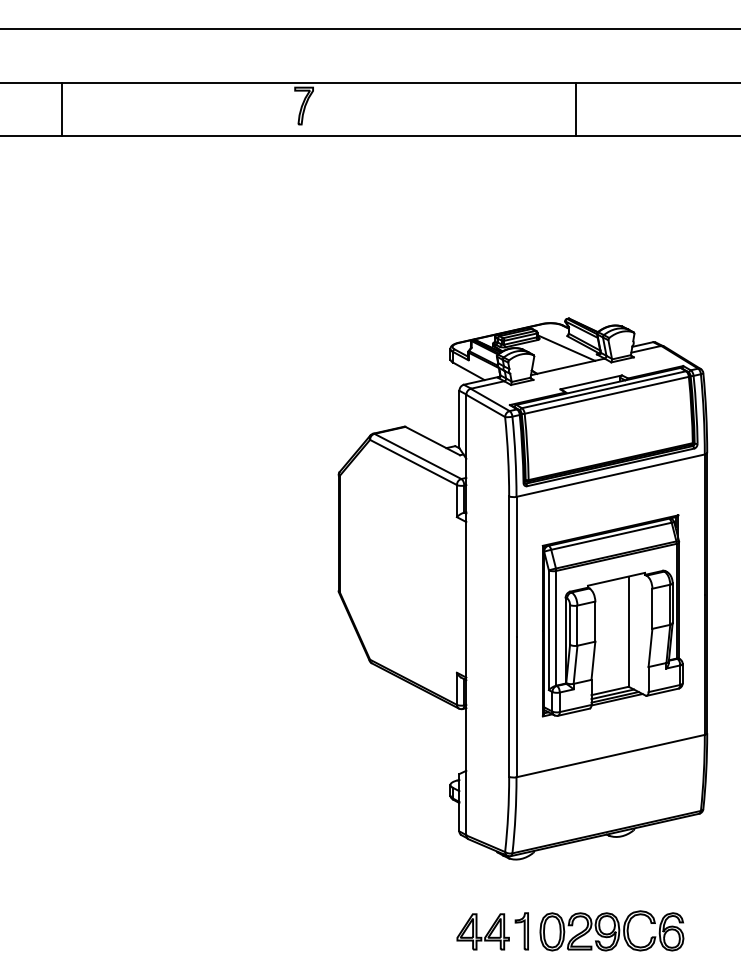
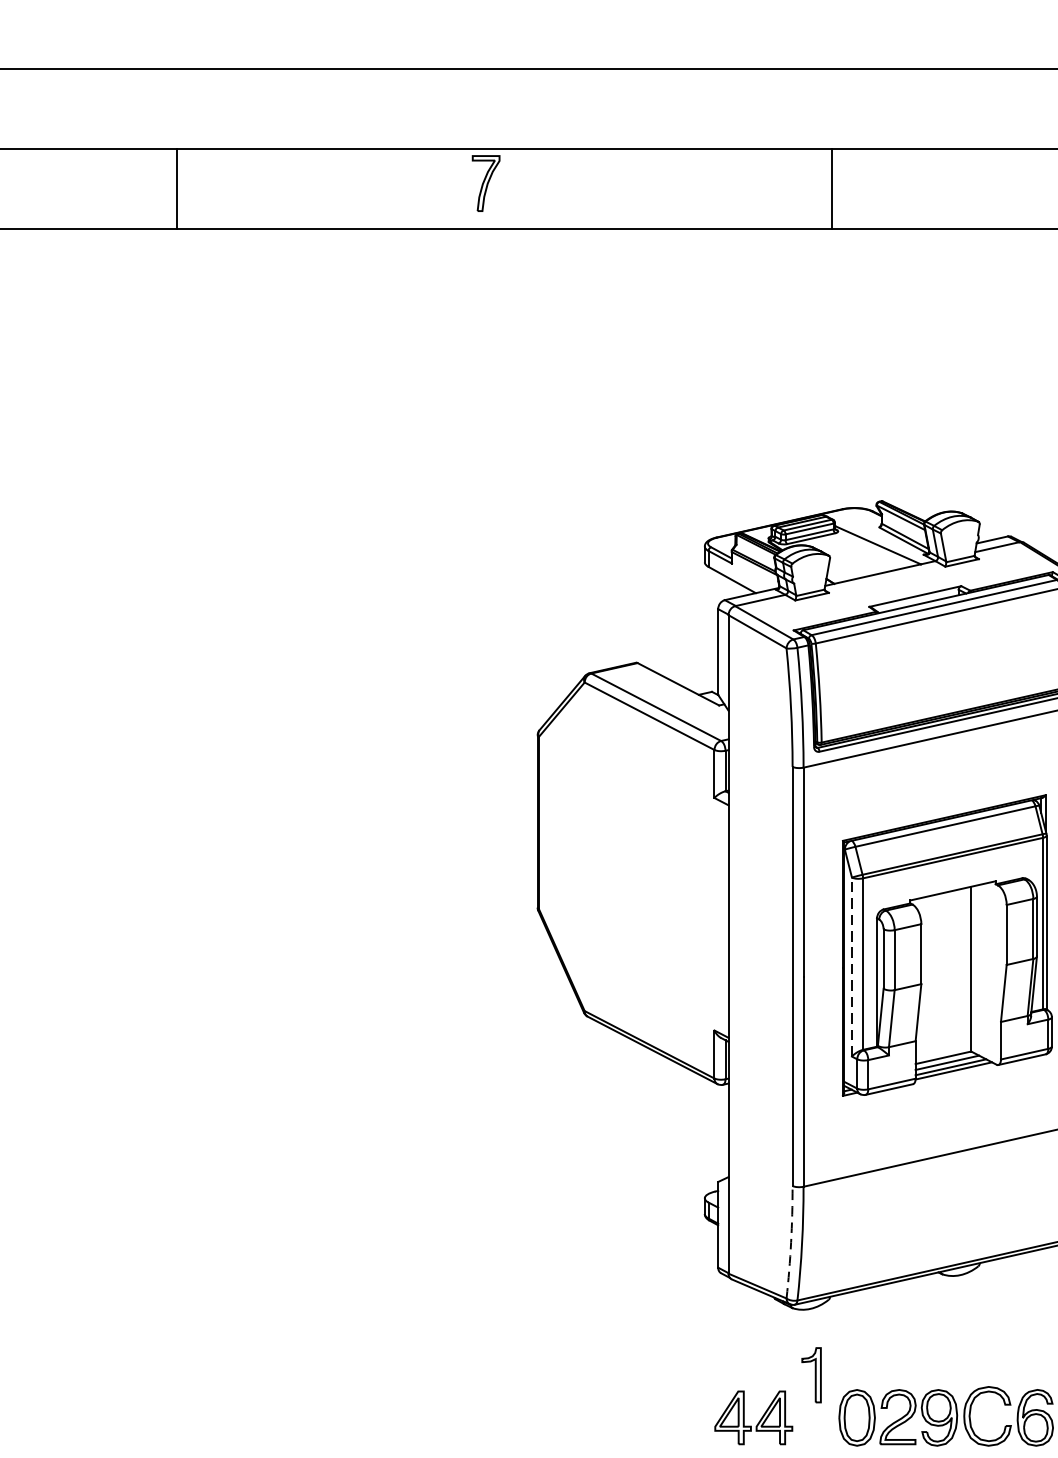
line: (62, 109) -> (177, 188), moved
line: (576, 109) -> (831, 188), moved
line: (548, 630) -> (851, 967), solid -> dashed
arc: (508, 814) -> (791, 1242), solid -> dashed
part: (521, 931) -> (811, 1375), moved

